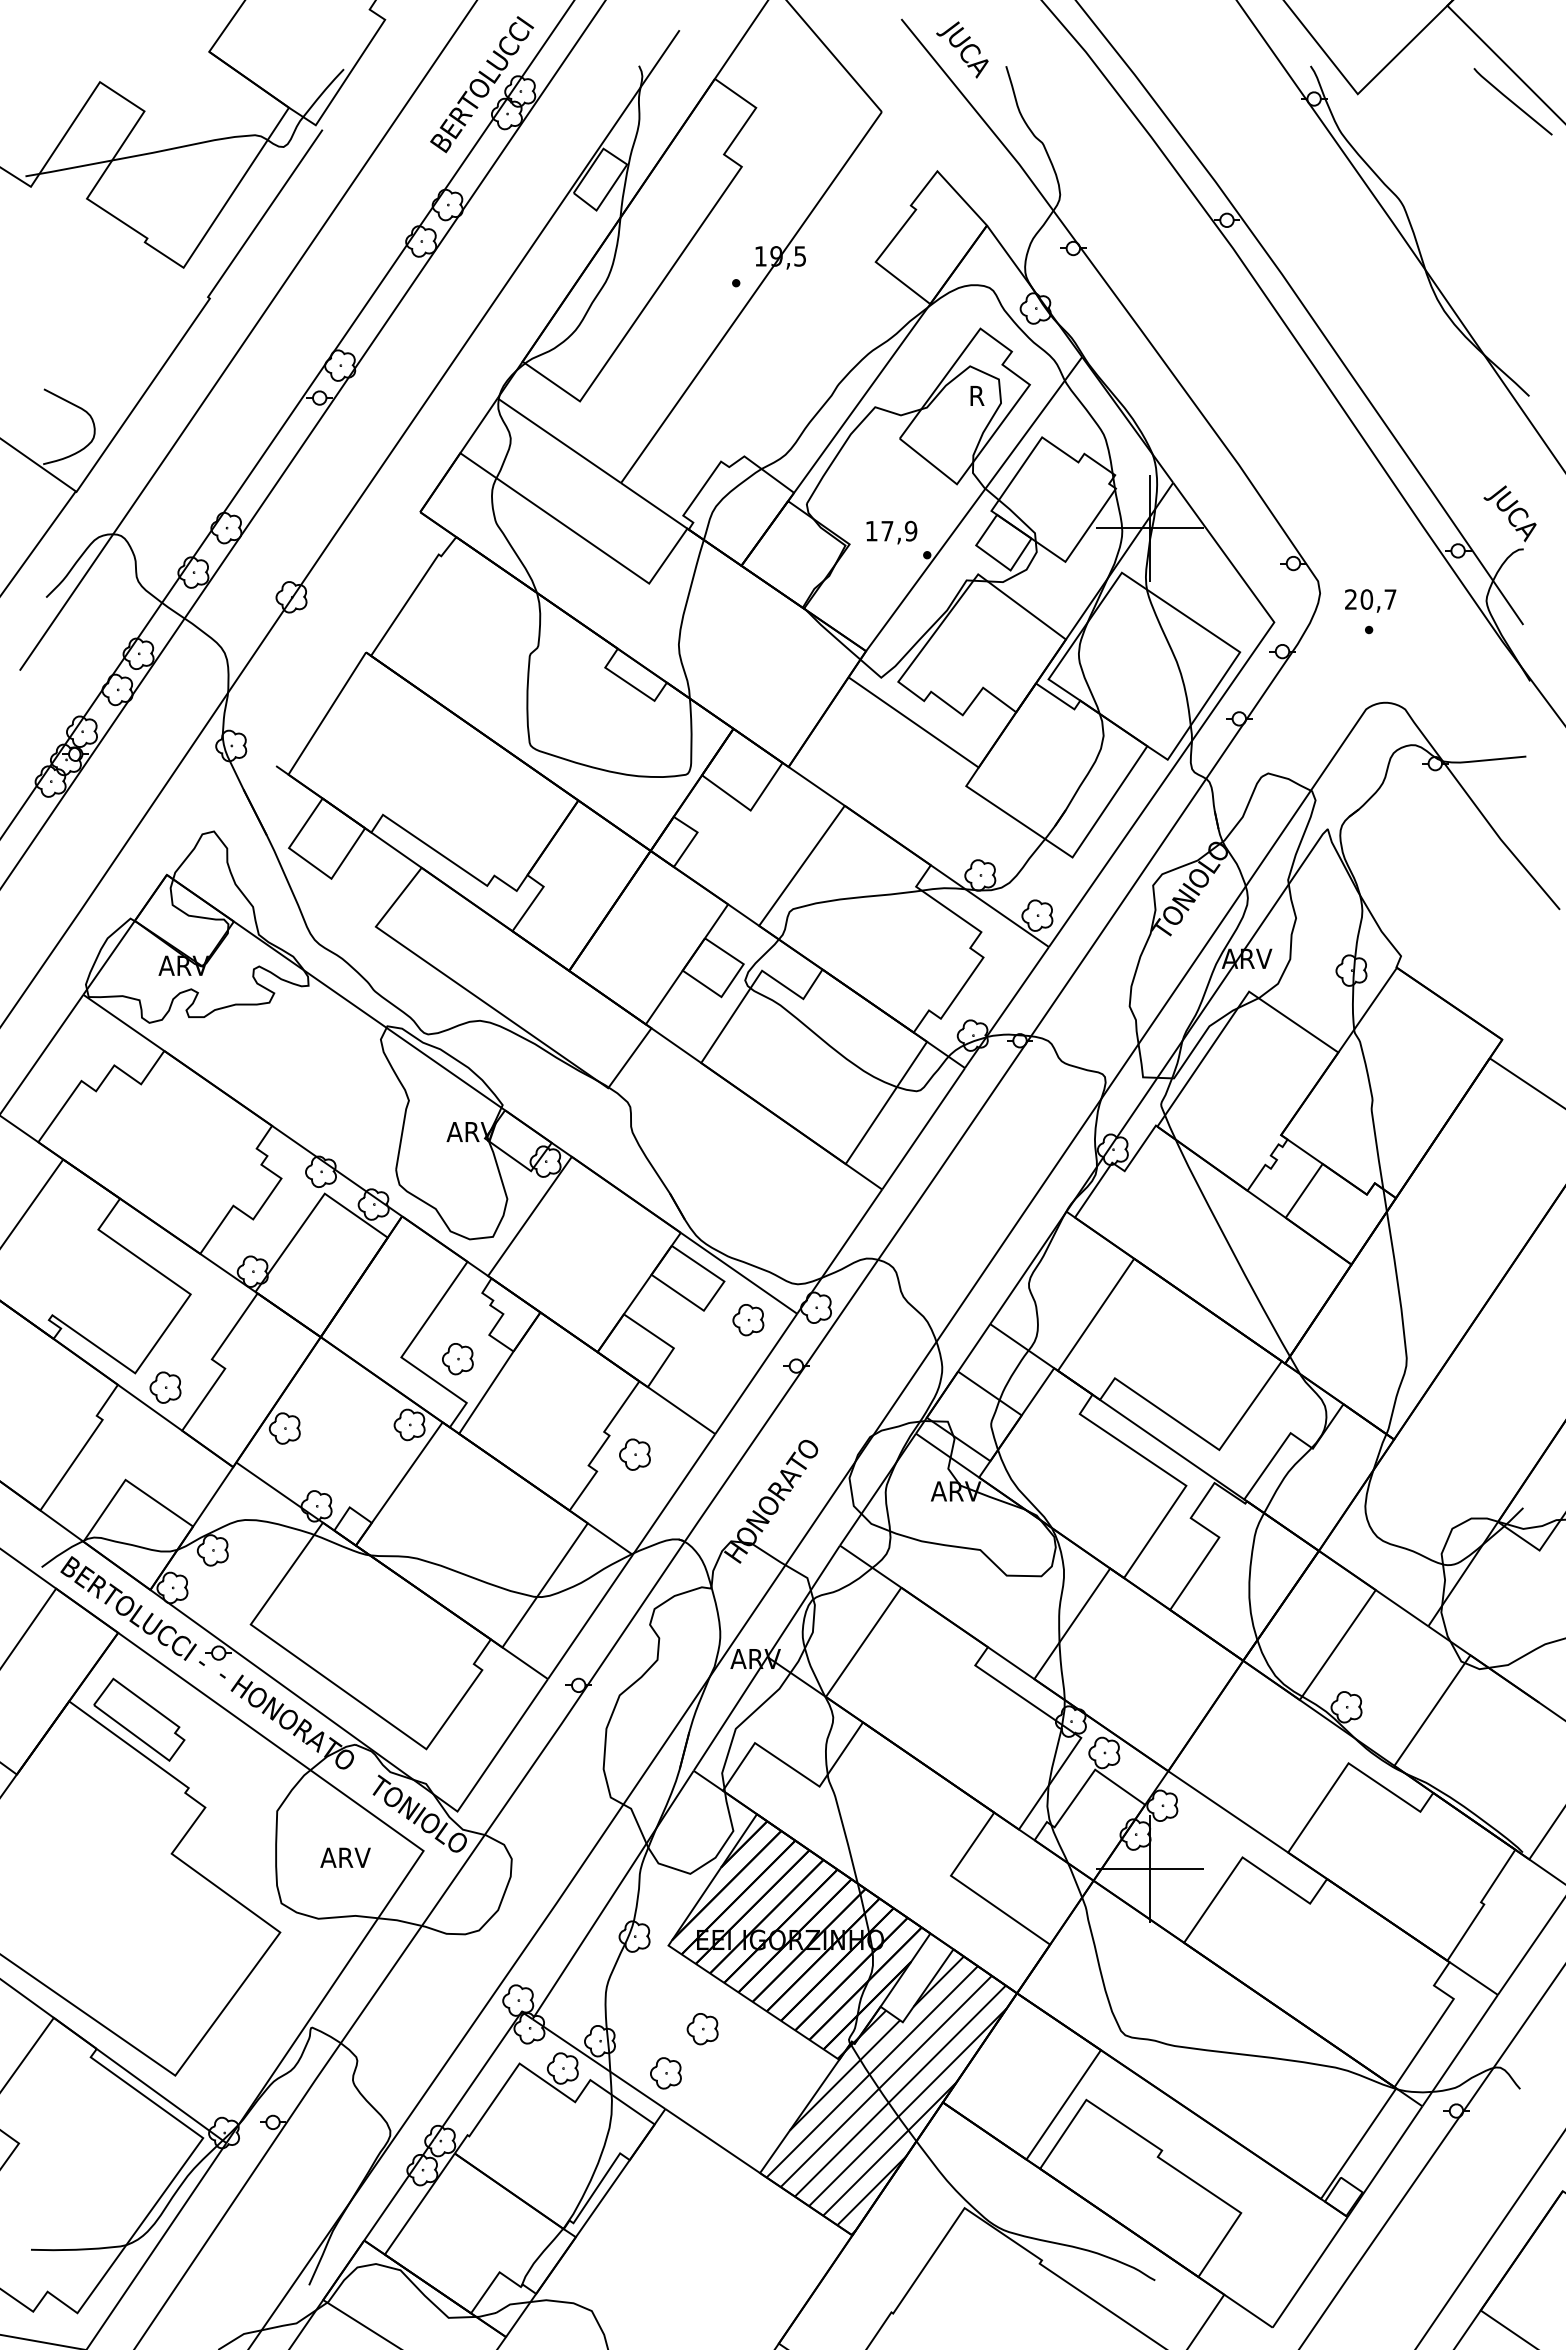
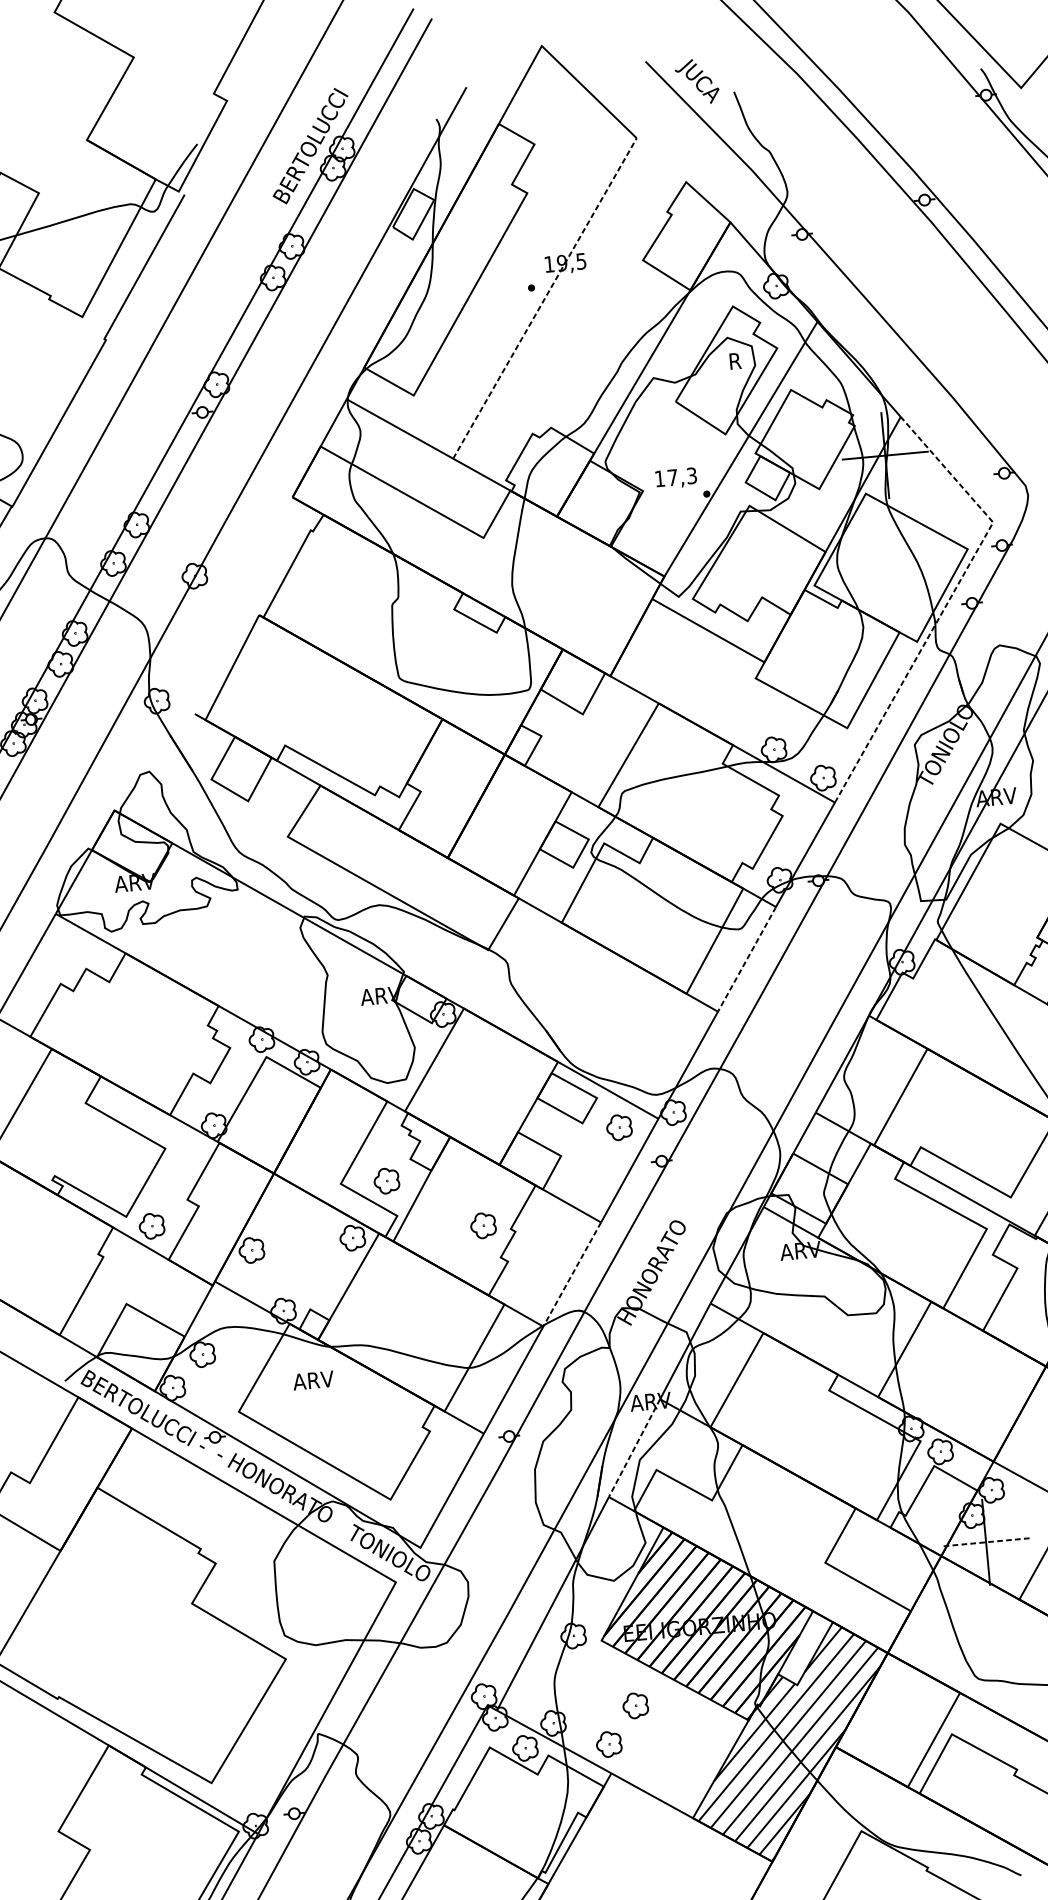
line: (751, 297) -> (544, 298), solid -> dashed
text: (910, 531) -> (691, 476), 17,9 -> 17,3
line: (1211, 713) -> (949, 601), solid -> dashed
line: (923, 1128) -> (746, 959), solid -> dashed
part: (634, 1454) -> (482, 1225), moved
line: (673, 1494) -> (571, 1274), solid -> dashed
line: (730, 1713) -> (634, 1447), solid -> dashed
part: (139, 1719) -> (155, 1497), removed
text: (345, 1857) -> (313, 1380), moved
line: (1149, 1868) -> (985, 1541), solid -> dashed

